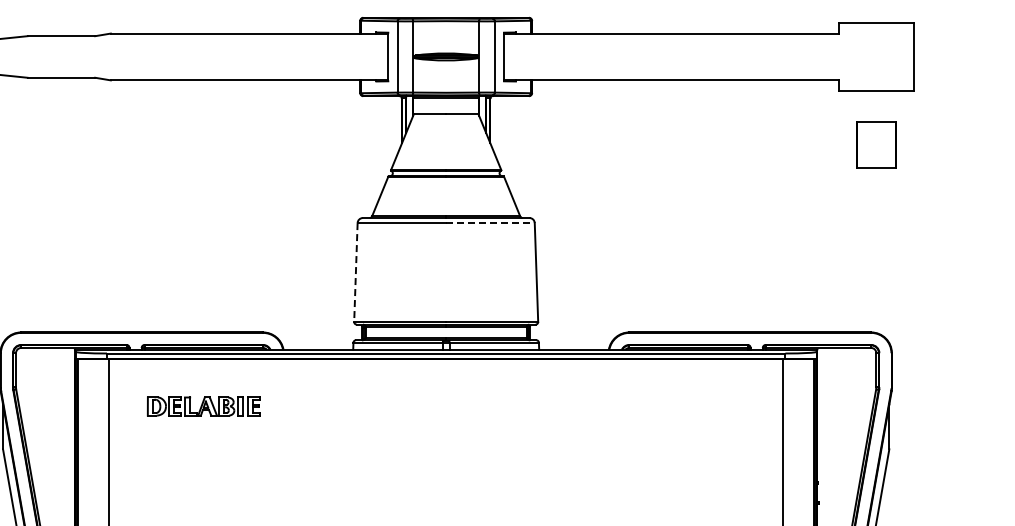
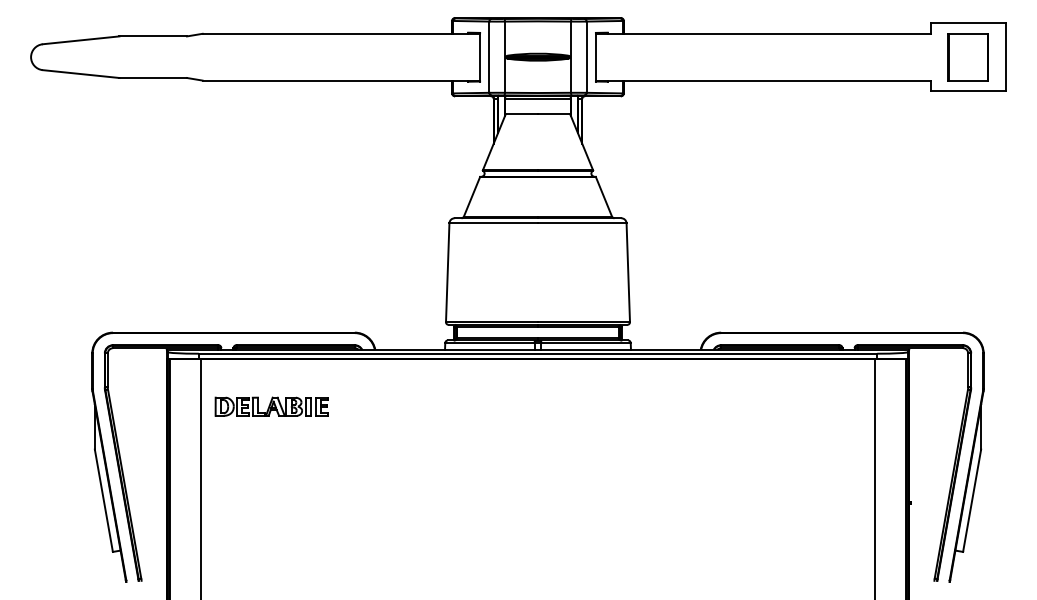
part: (875, 145) -> (967, 57), moved
line: (490, 223) -> (582, 223), dashed -> solid
line: (355, 273) -> (447, 273), dashed -> solid
part: (203, 406) -> (271, 406), moved

